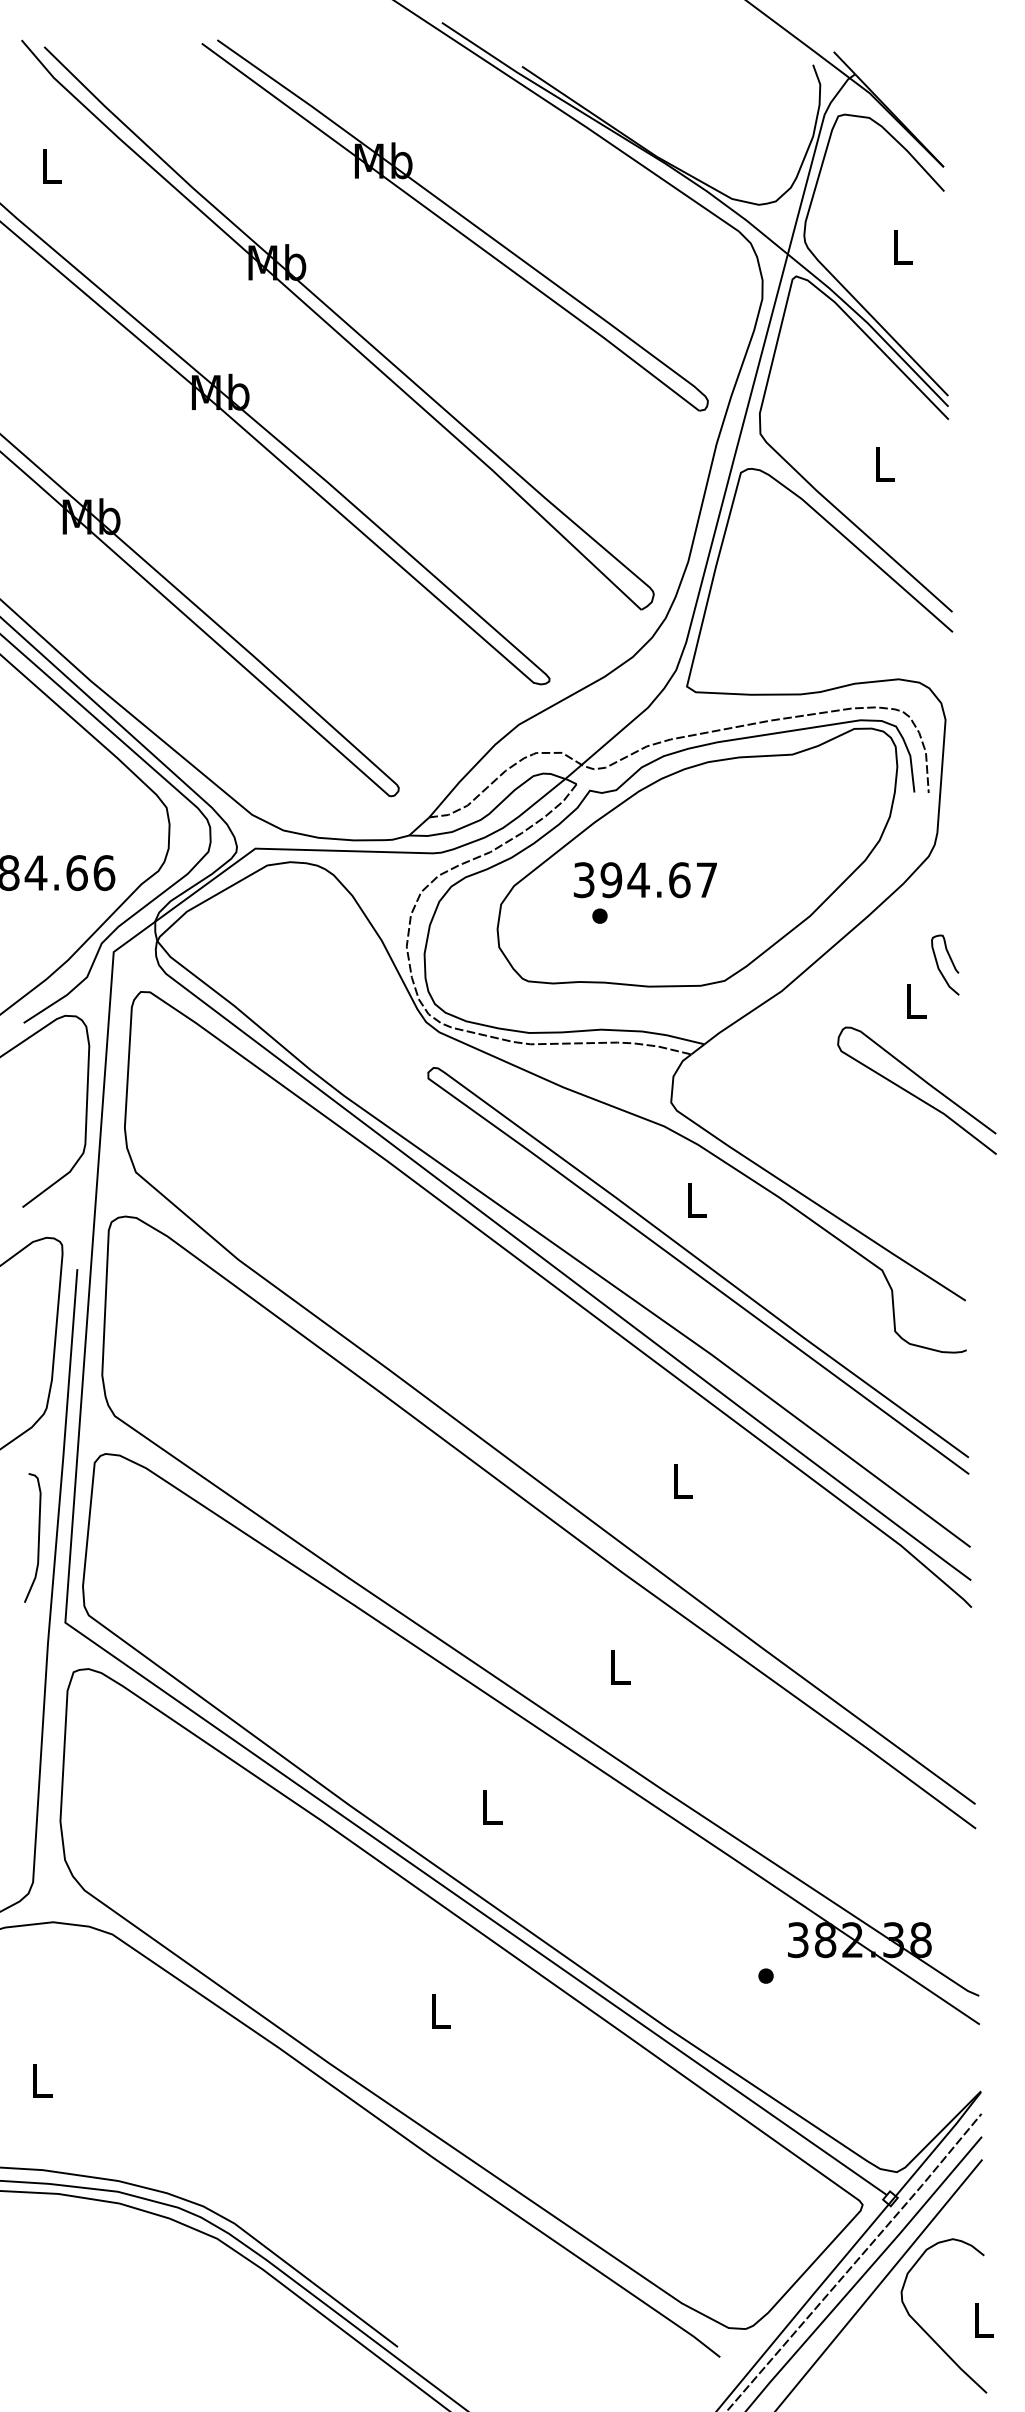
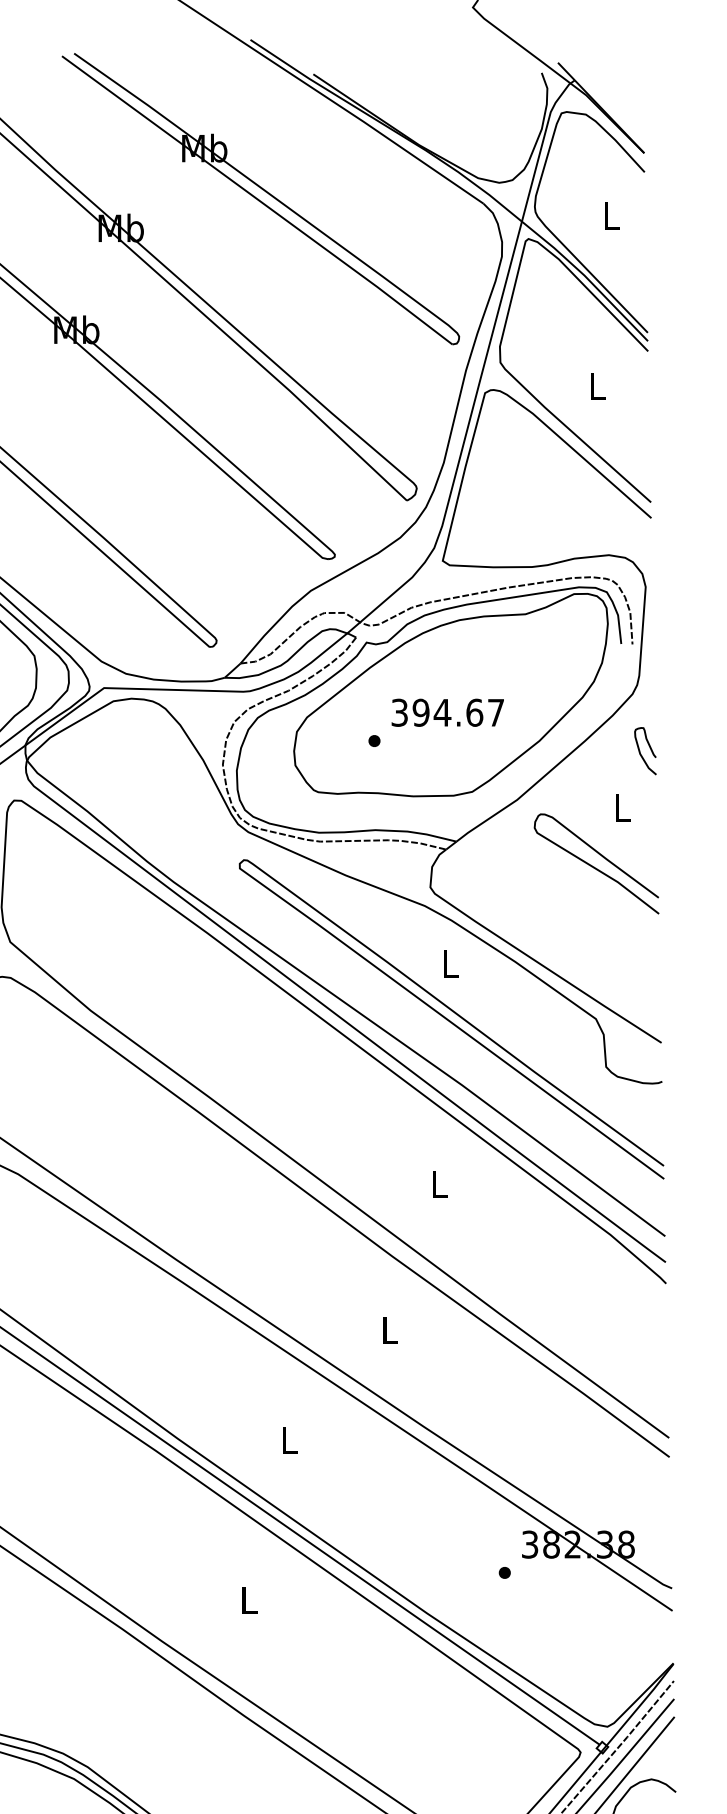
text: (644, 880) -> (447, 713), moved
curve: (951, 962) -> (650, 749), moved
curve: (914, 1094) -> (594, 866), moved

